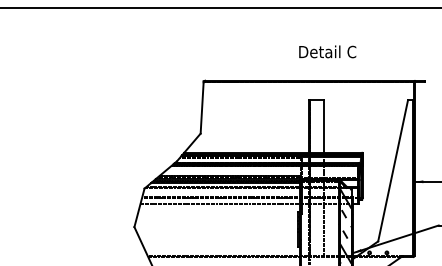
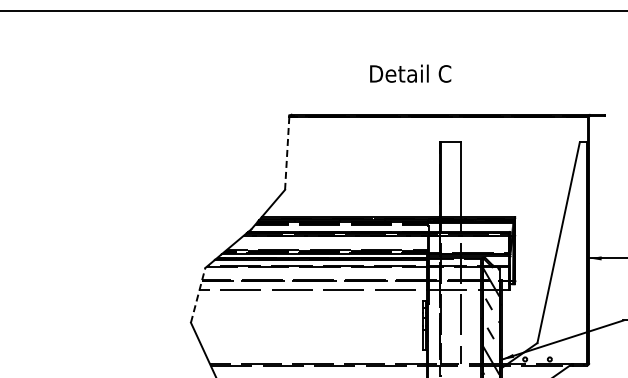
text: (327, 51) -> (410, 73), moved
line: (202, 107) -> (287, 152), solid -> dashed
line: (139, 207) -> (198, 294), solid -> dashed

